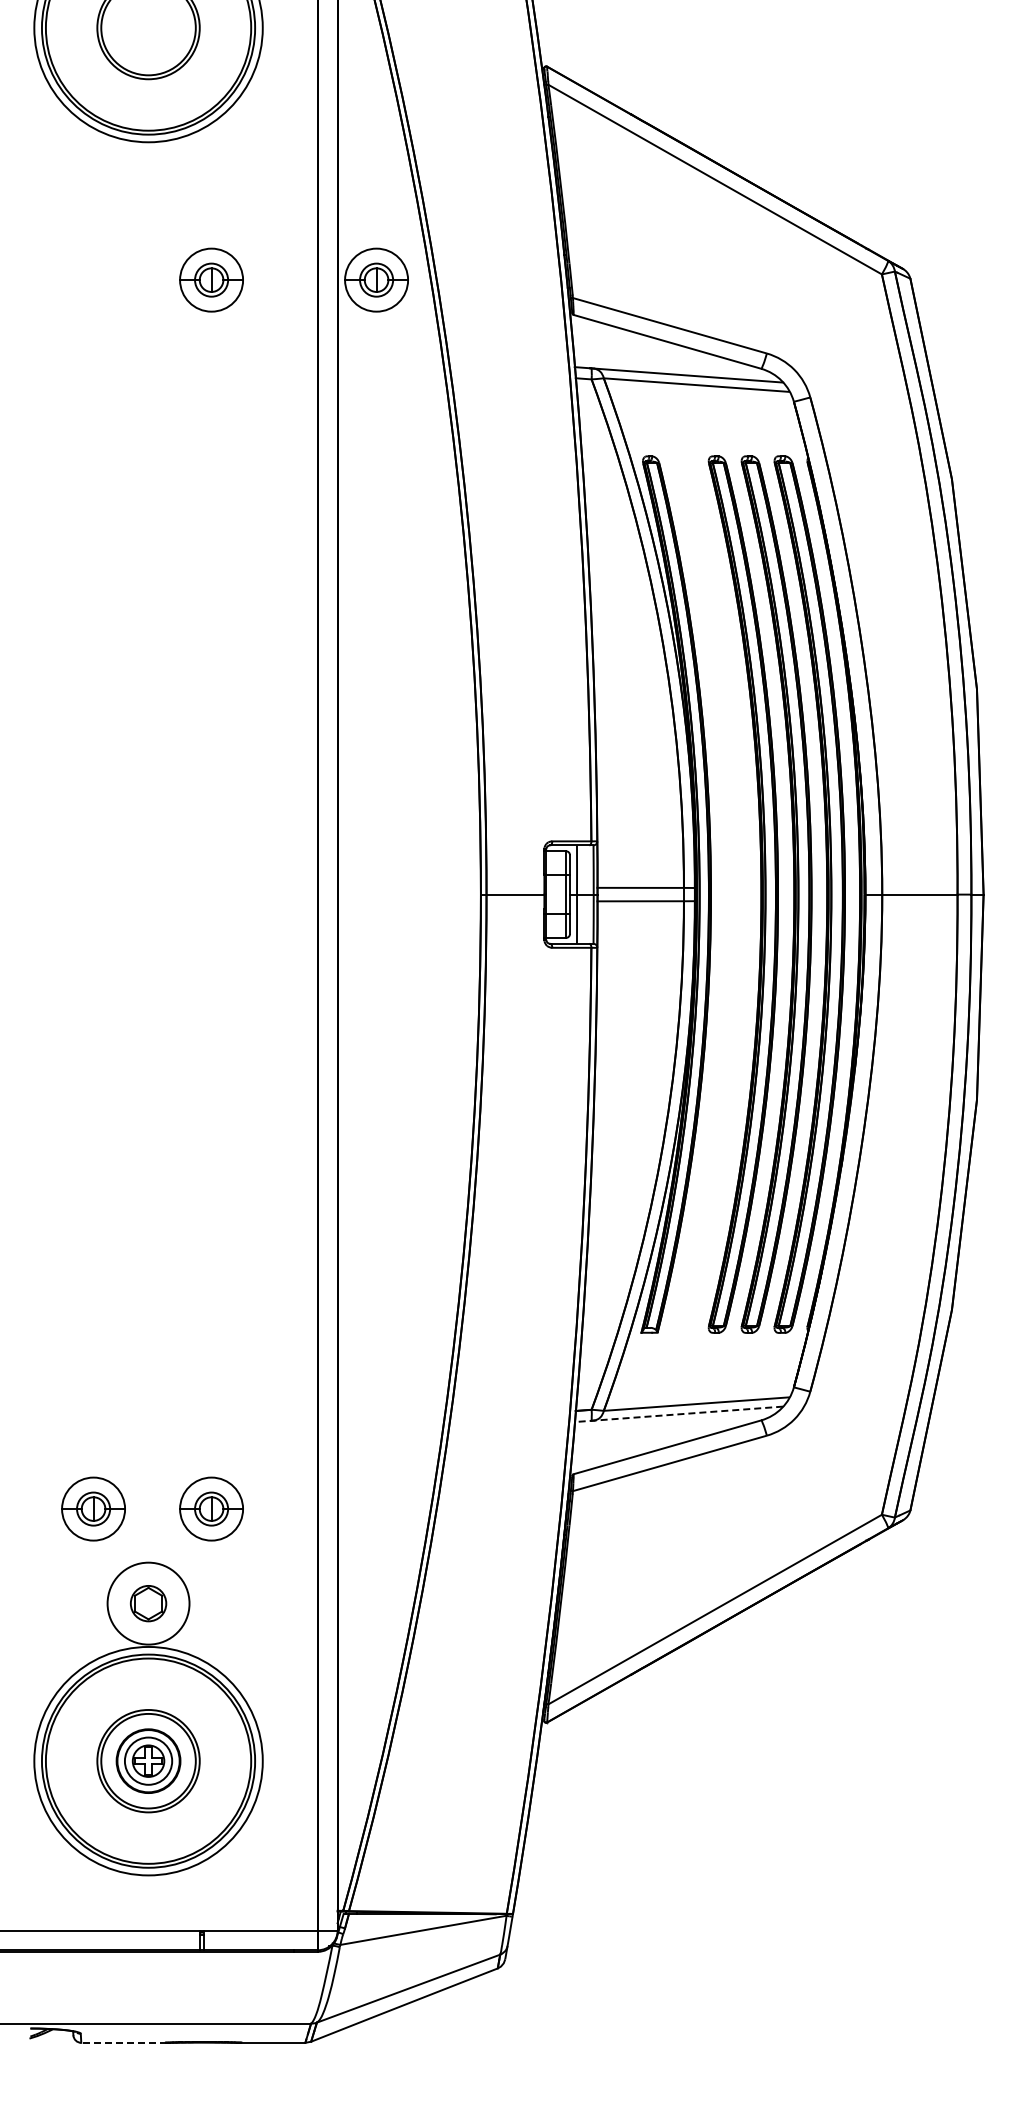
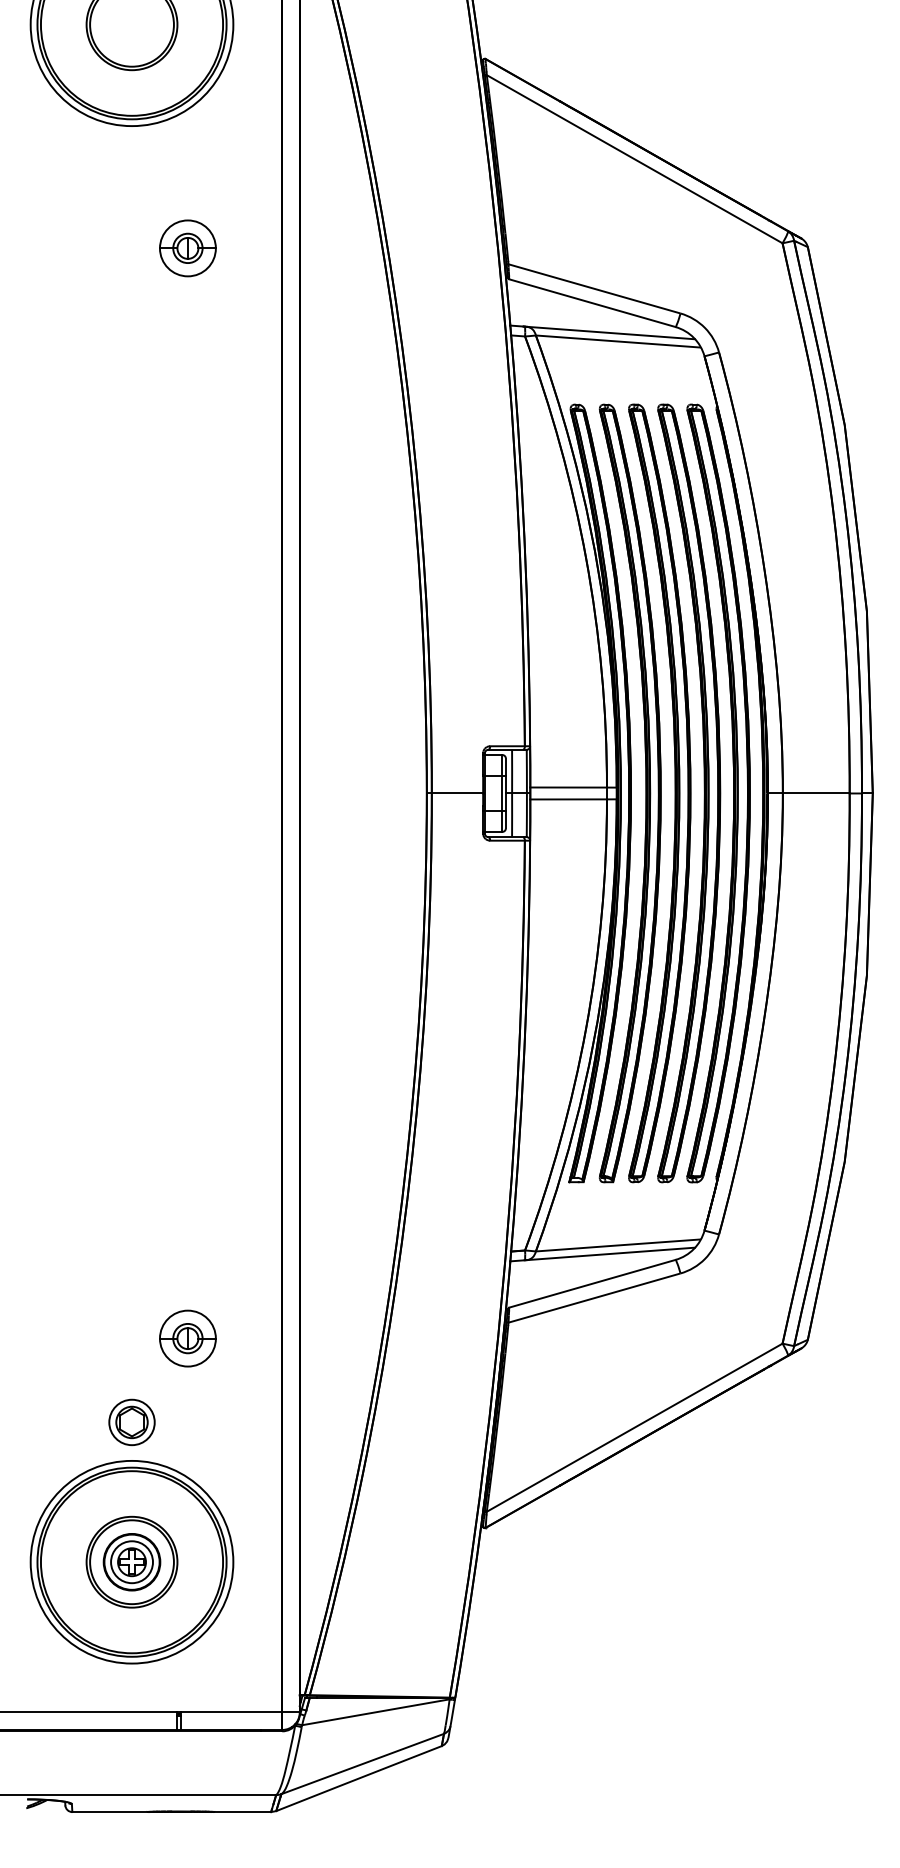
part: (376, 279) -> (334, 247), removed
part: (727, 894) -> (645, 793), added
line: (678, 1414) -> (602, 1254), dashed -> solid
part: (93, 1508) -> (83, 1338), removed
circle: (148, 1603) -> (131, 1422), size x0.62
line: (124, 2042) -> (110, 1811), dashed -> solid

